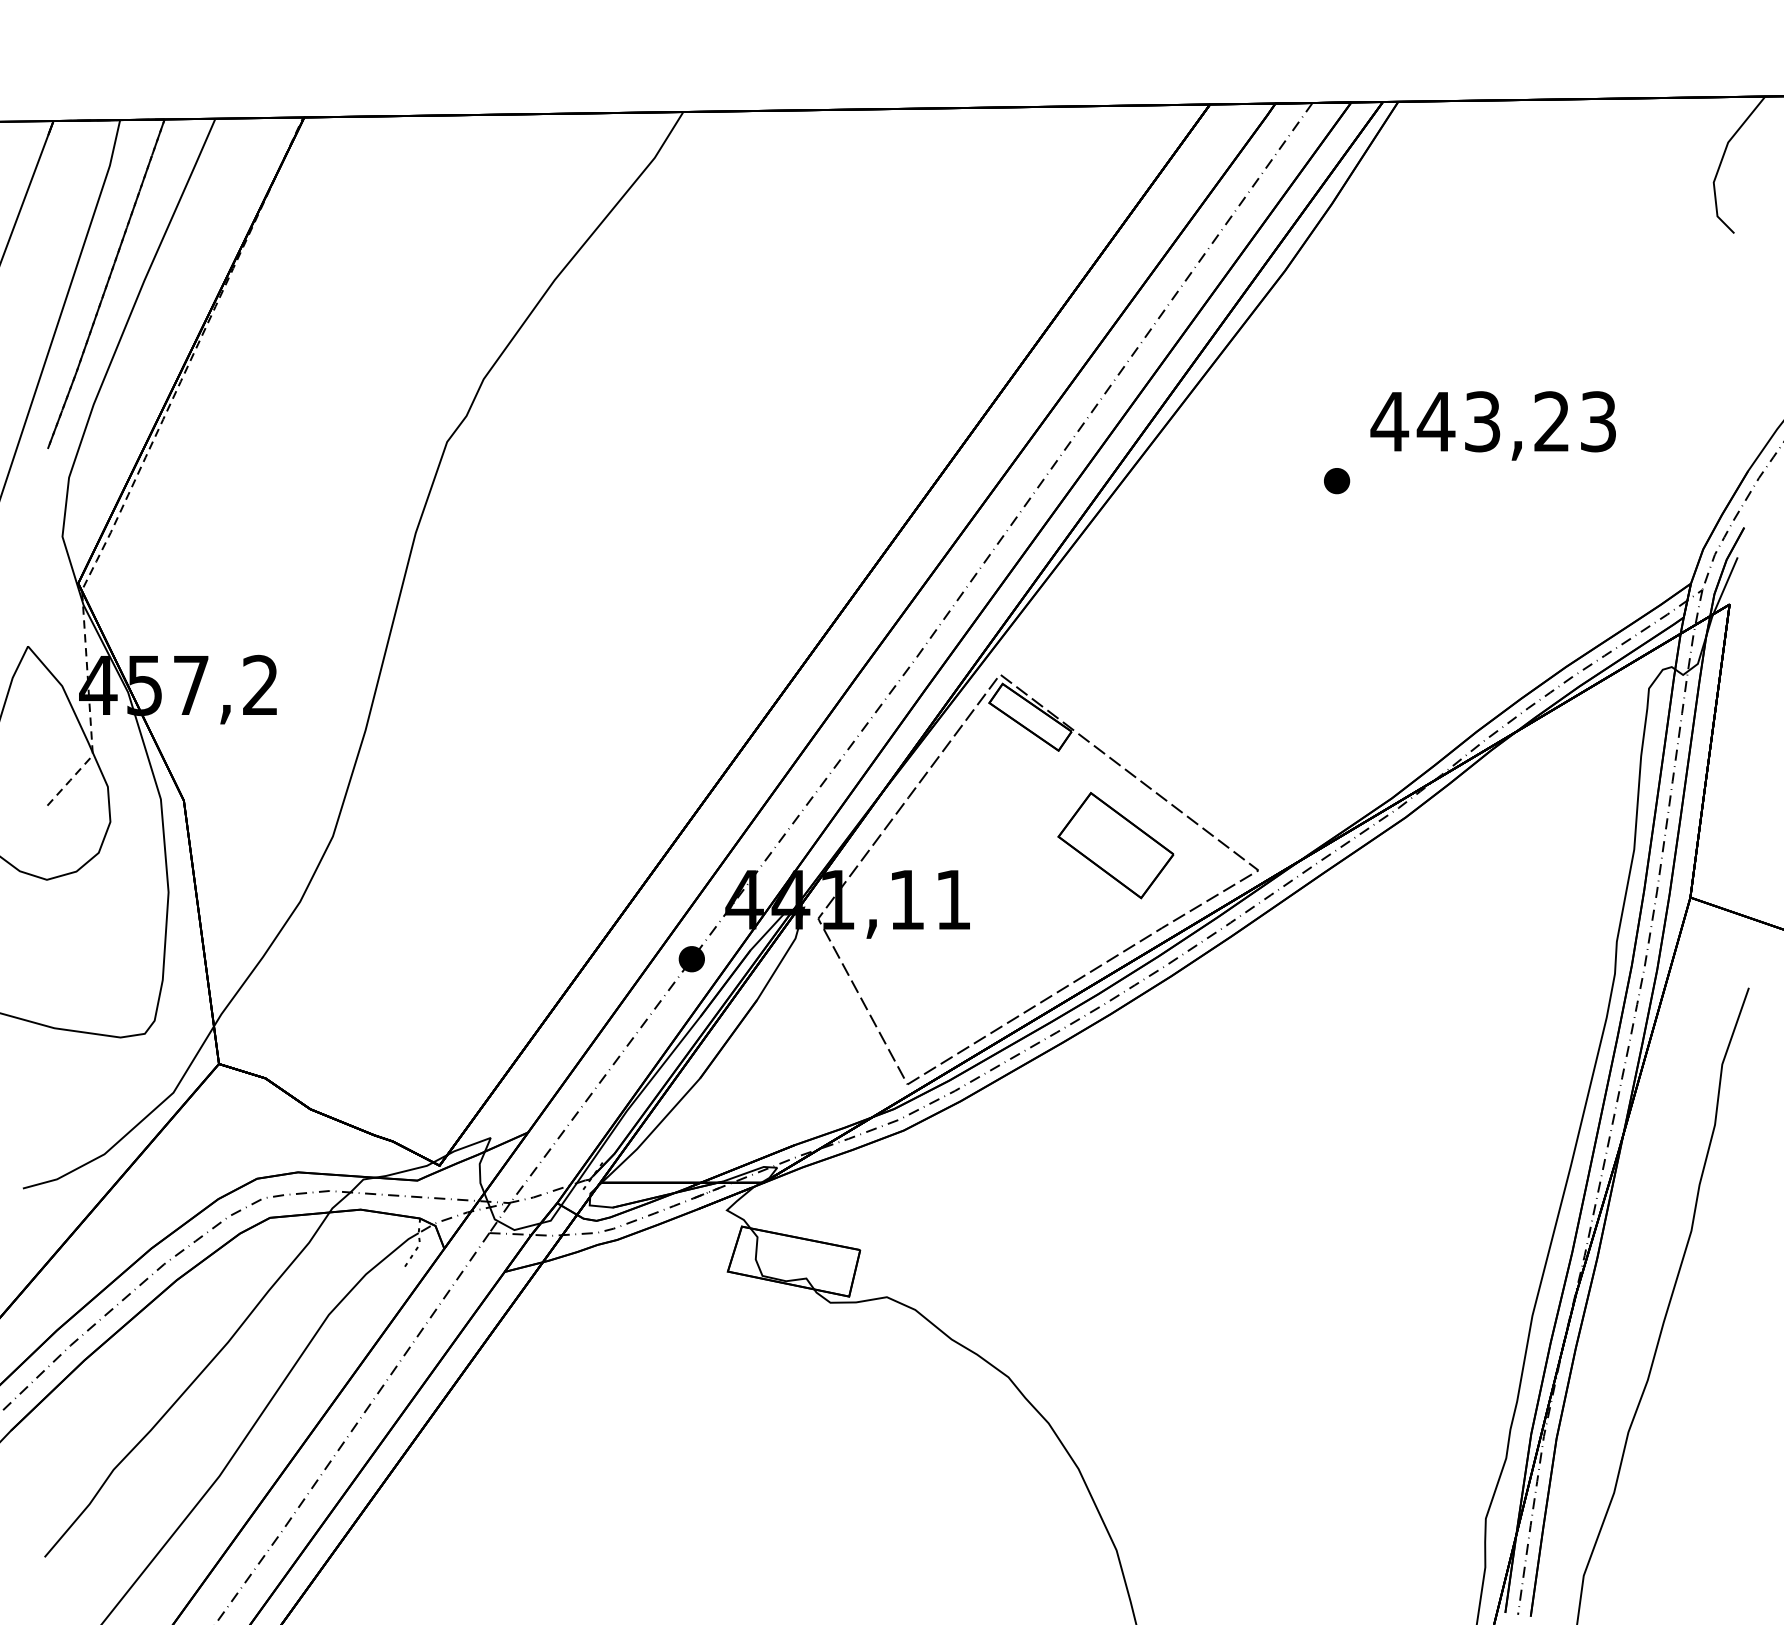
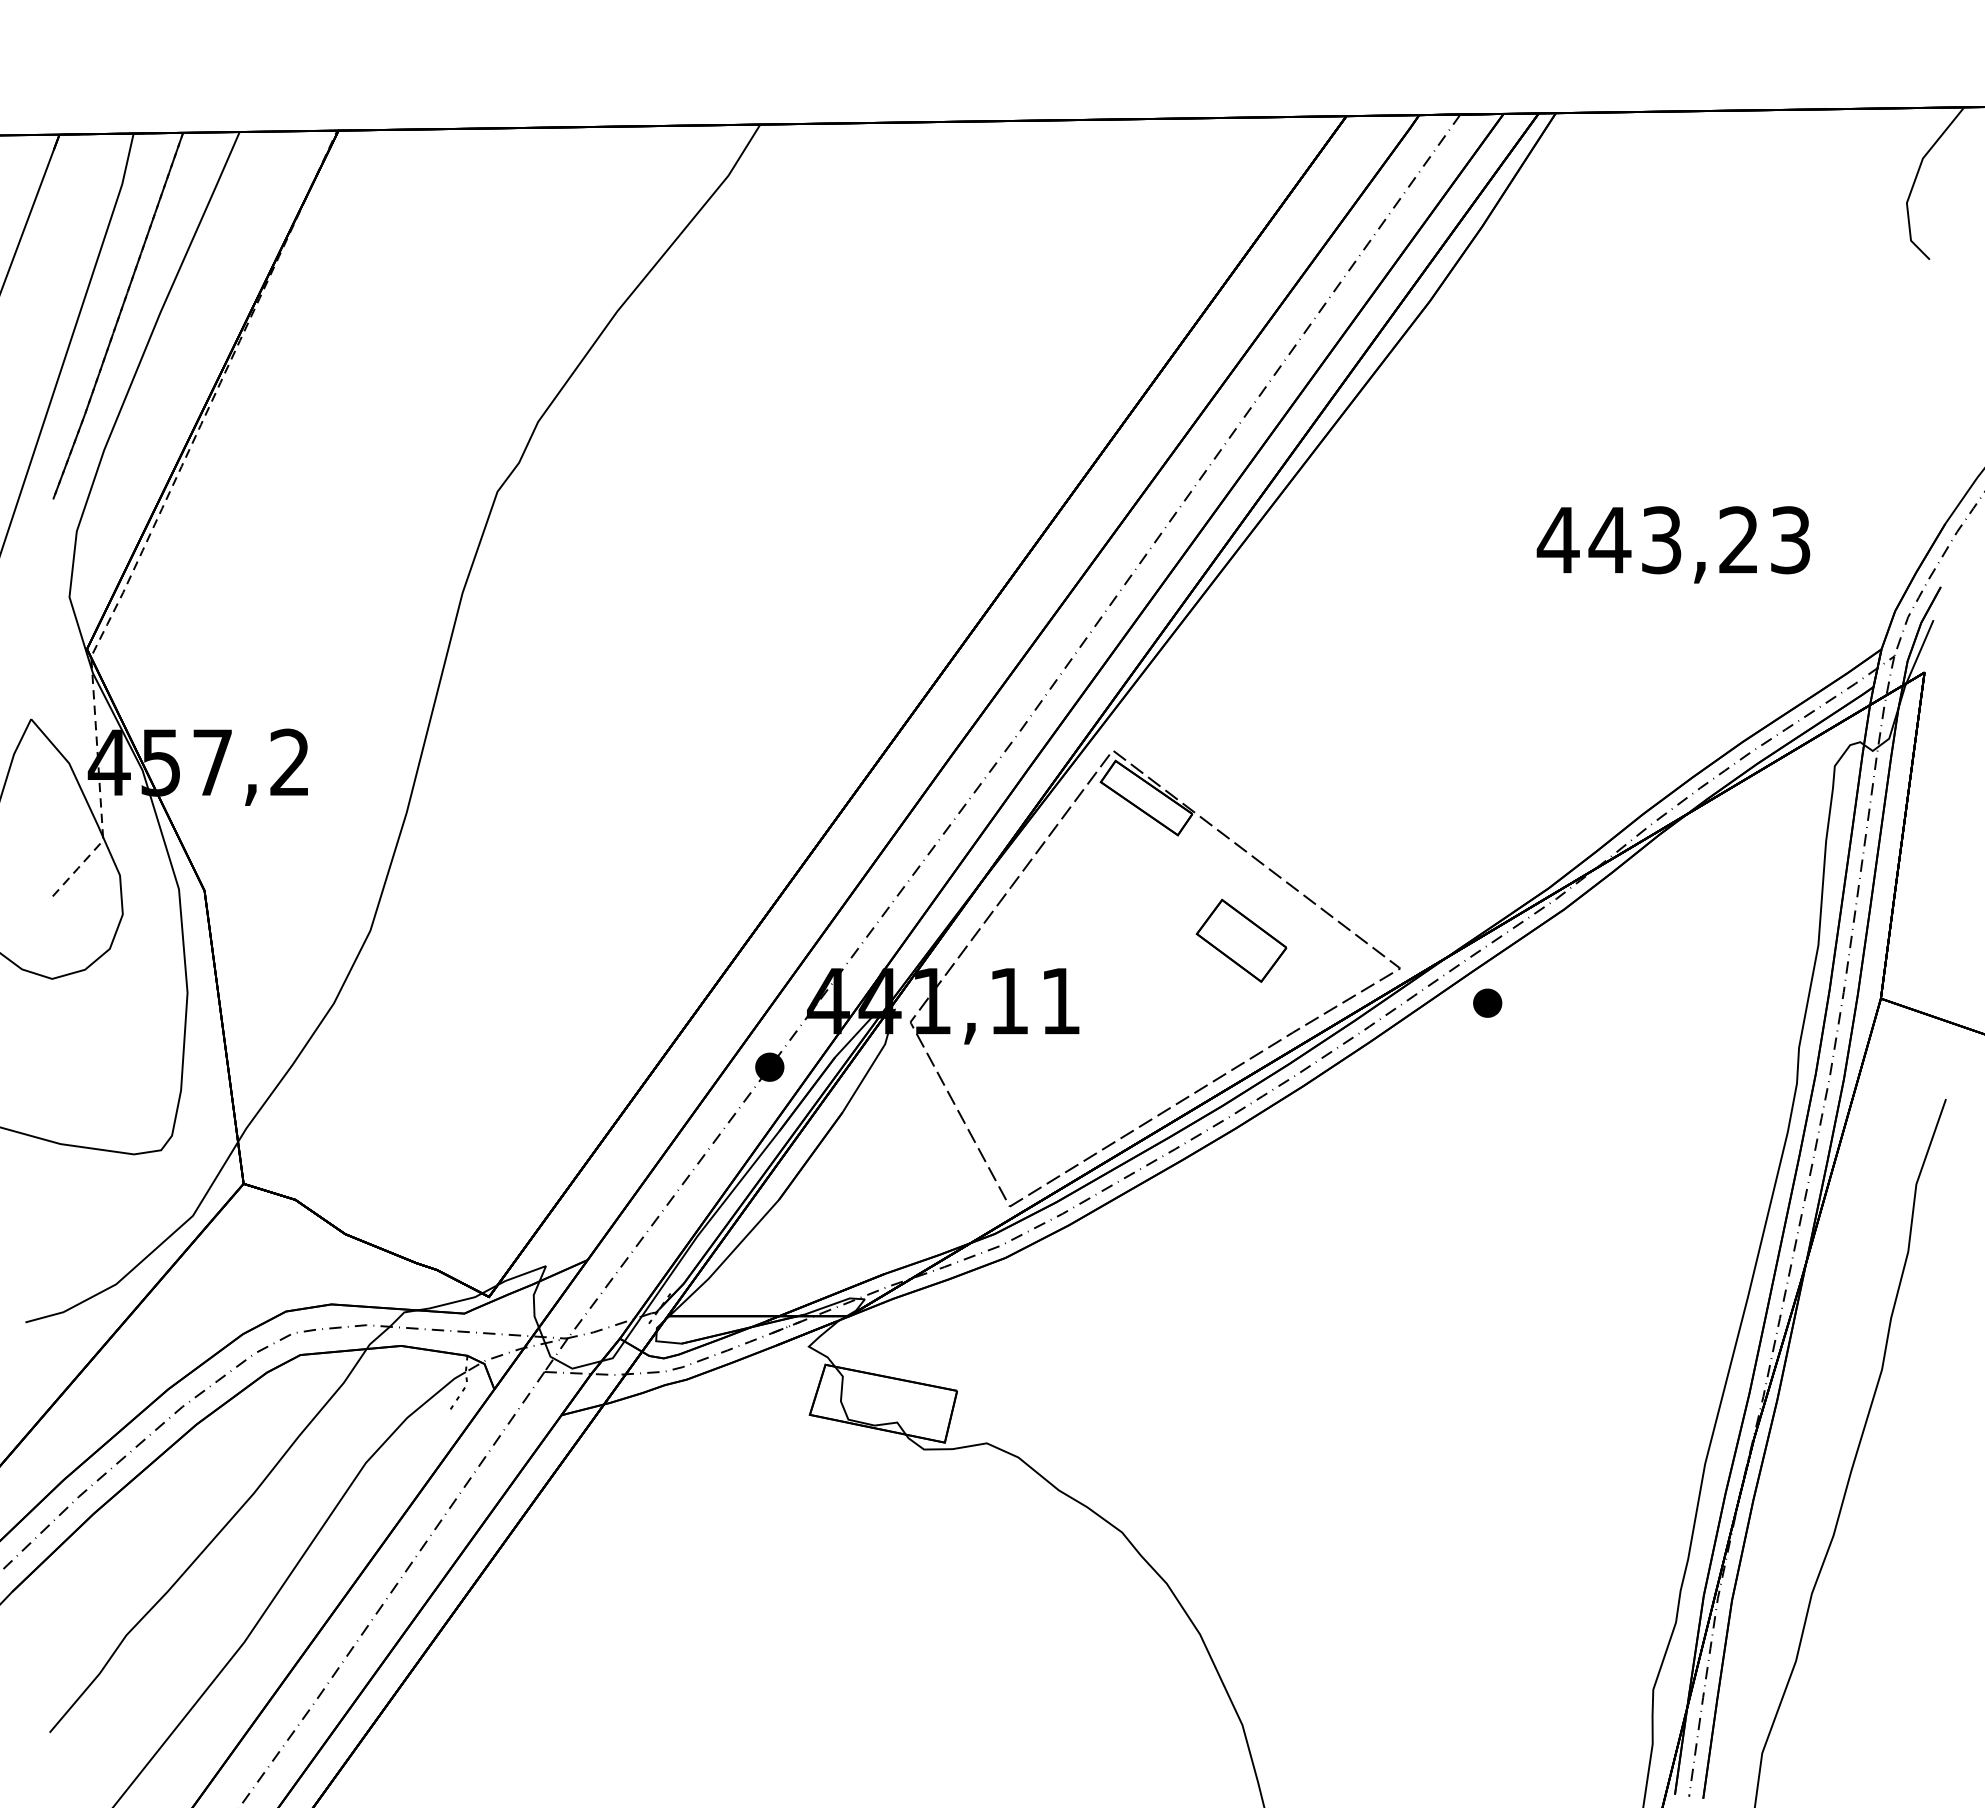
text: (1493, 425) -> (1673, 544), moved
part: (1336, 480) -> (1487, 1002), moved
part: (1115, 845) -> (1241, 940), size x0.7

